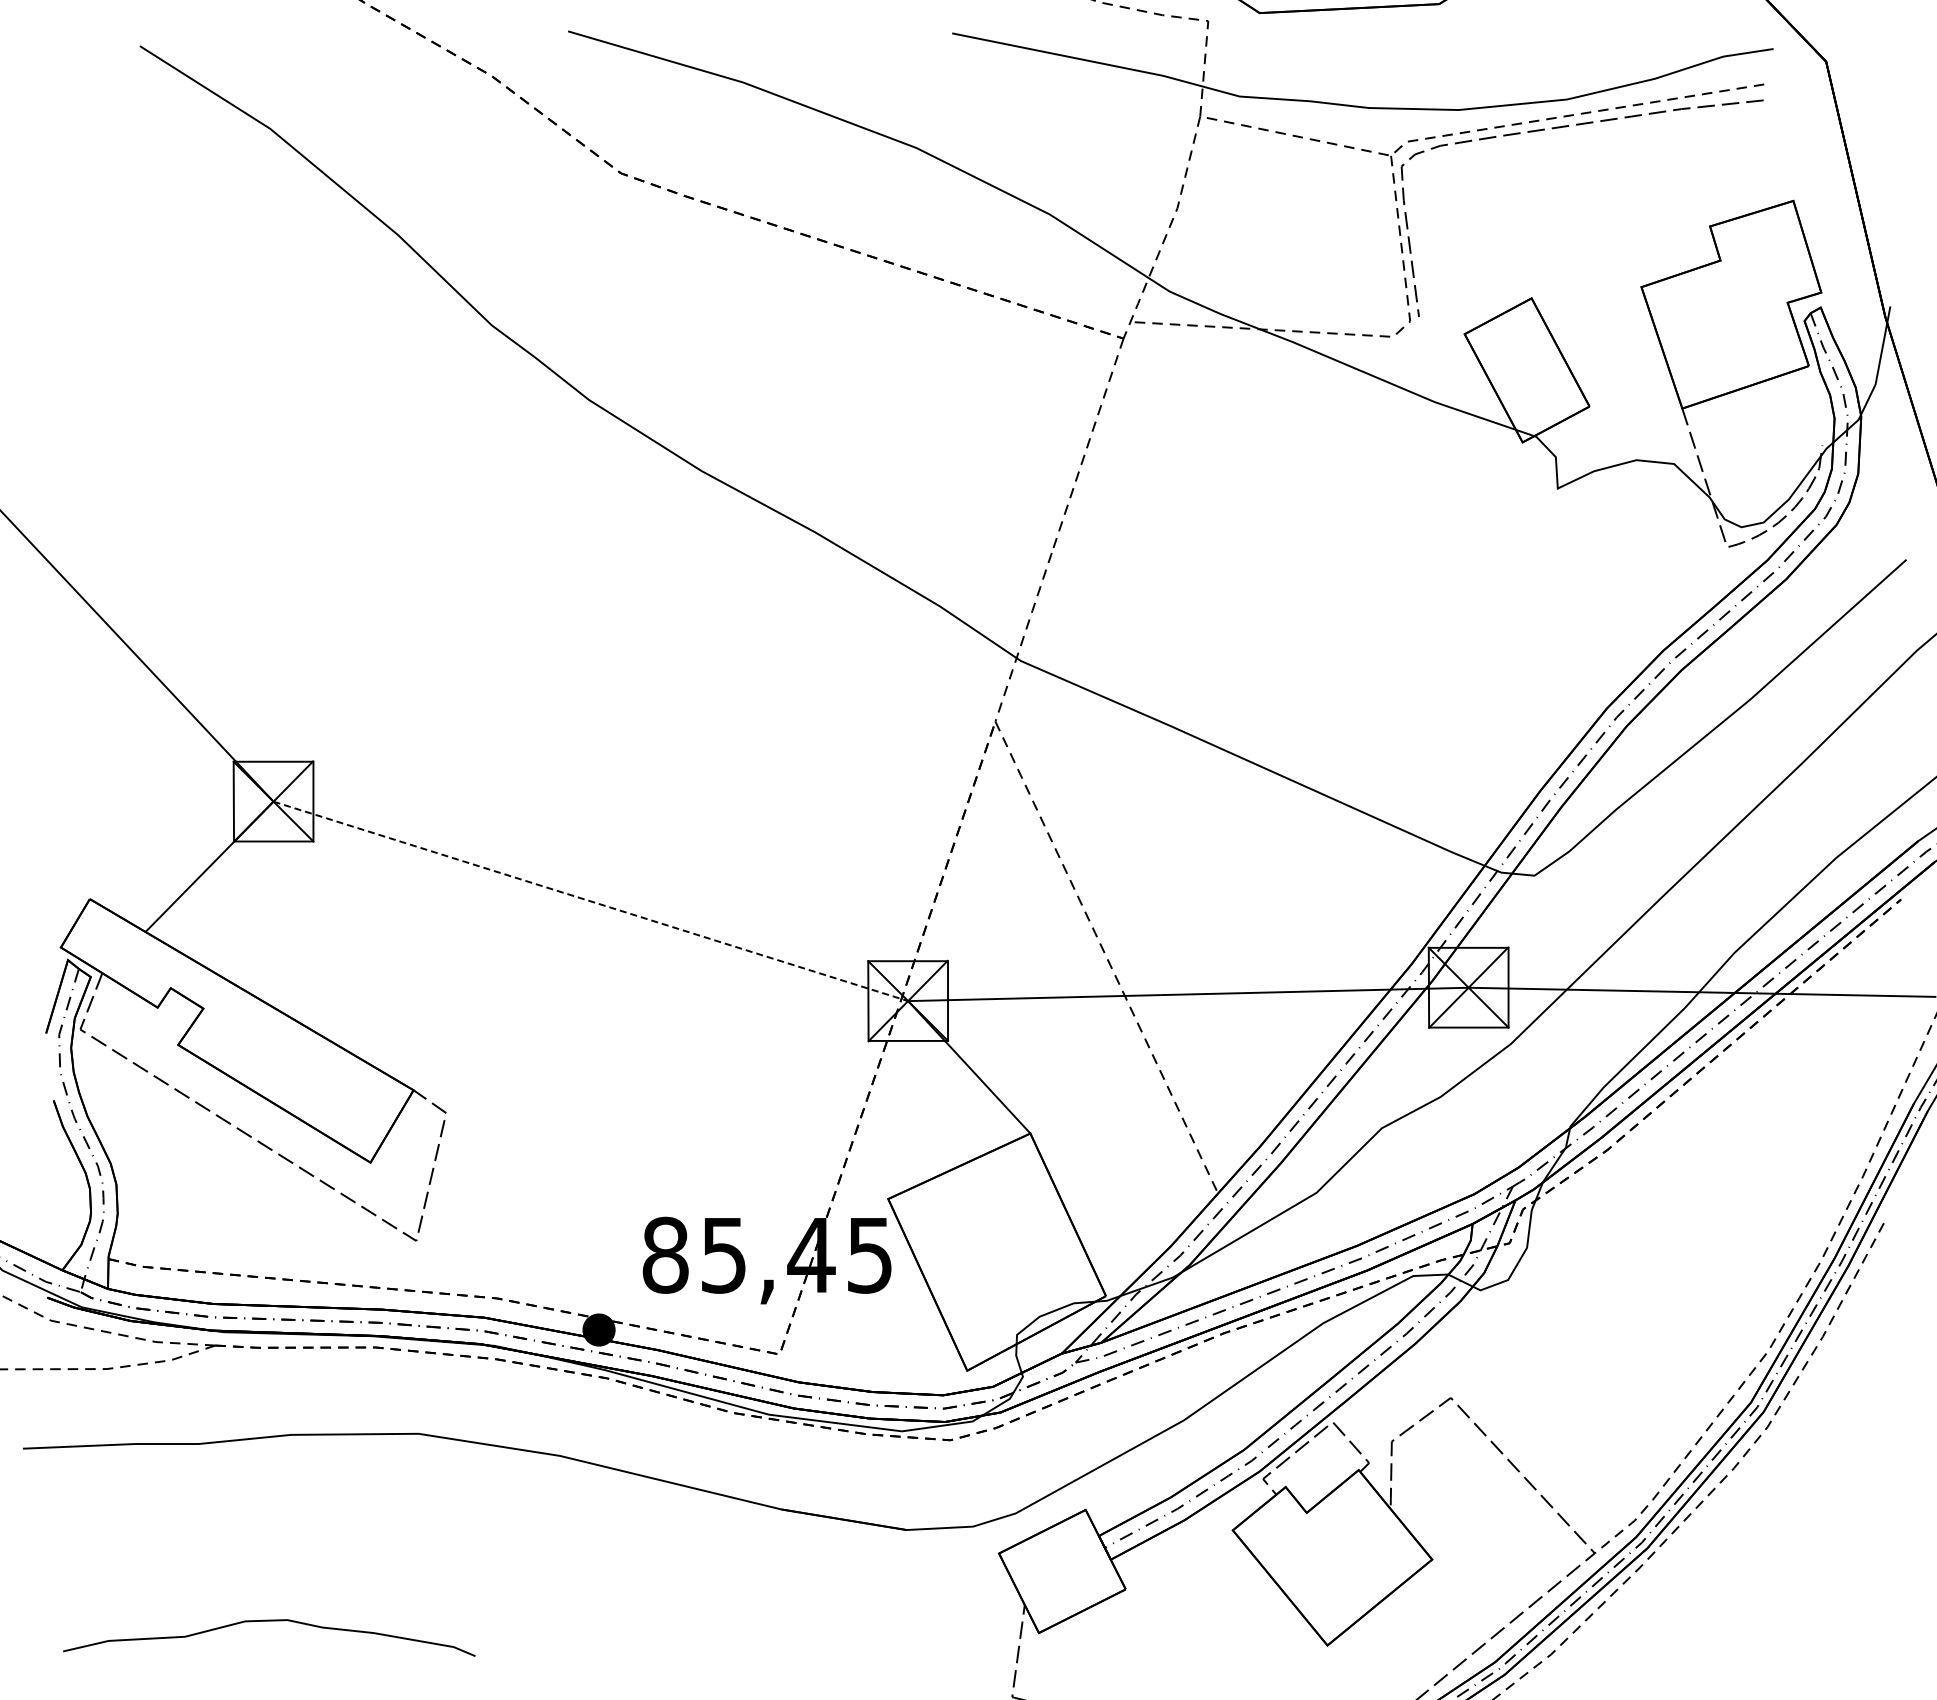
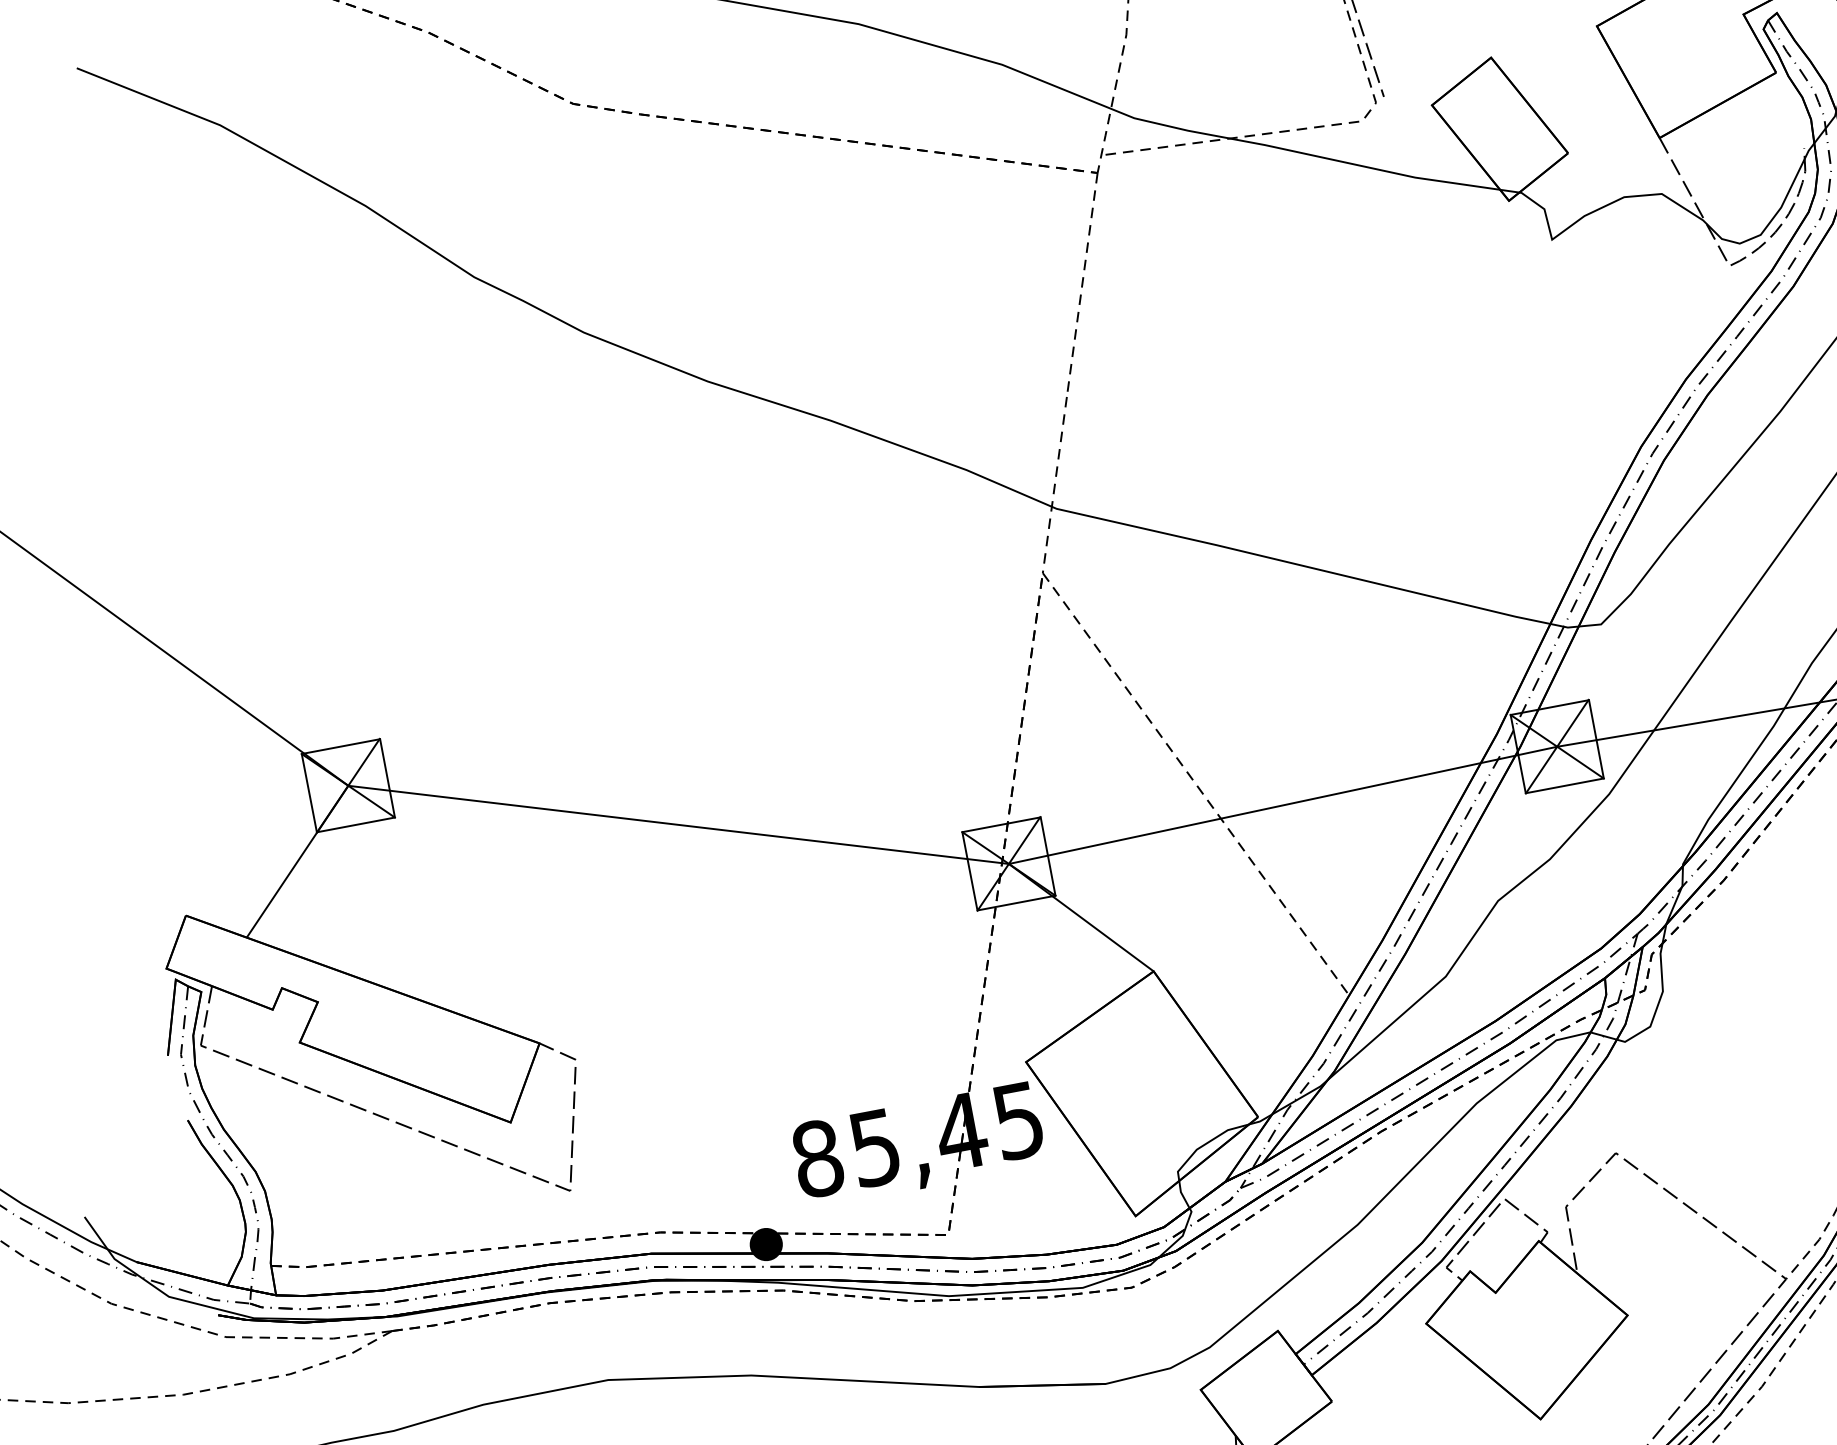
line: (590, 901) -> (678, 825), dashed -> solid

